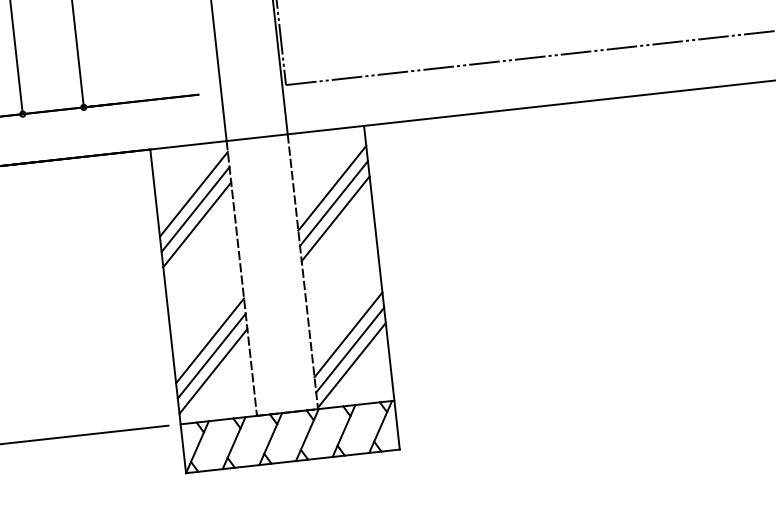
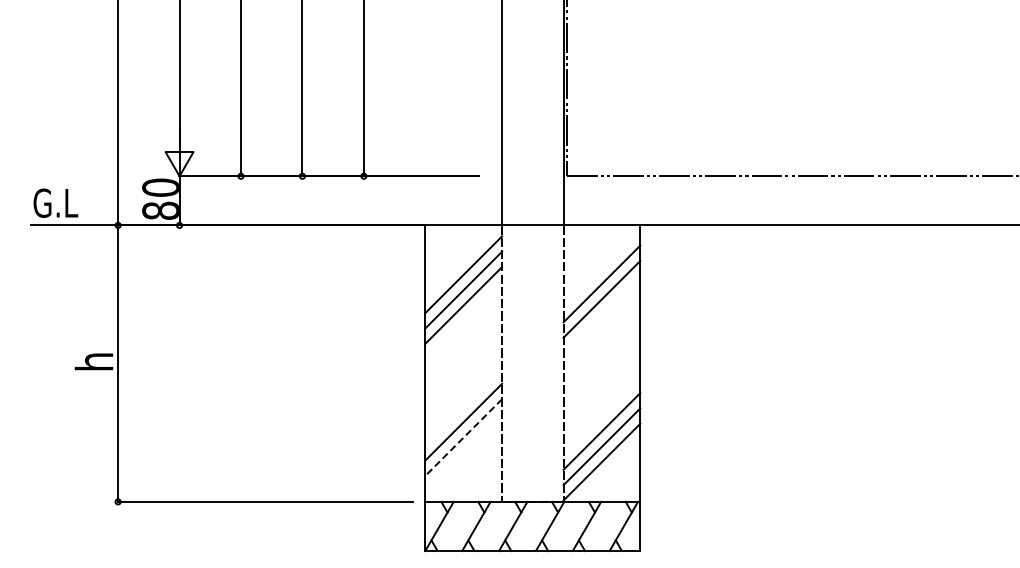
line: (335, 218) -> (601, 314), removed
line: (211, 356) -> (463, 437), solid -> dashed
line: (213, 371) -> (463, 452), removed

